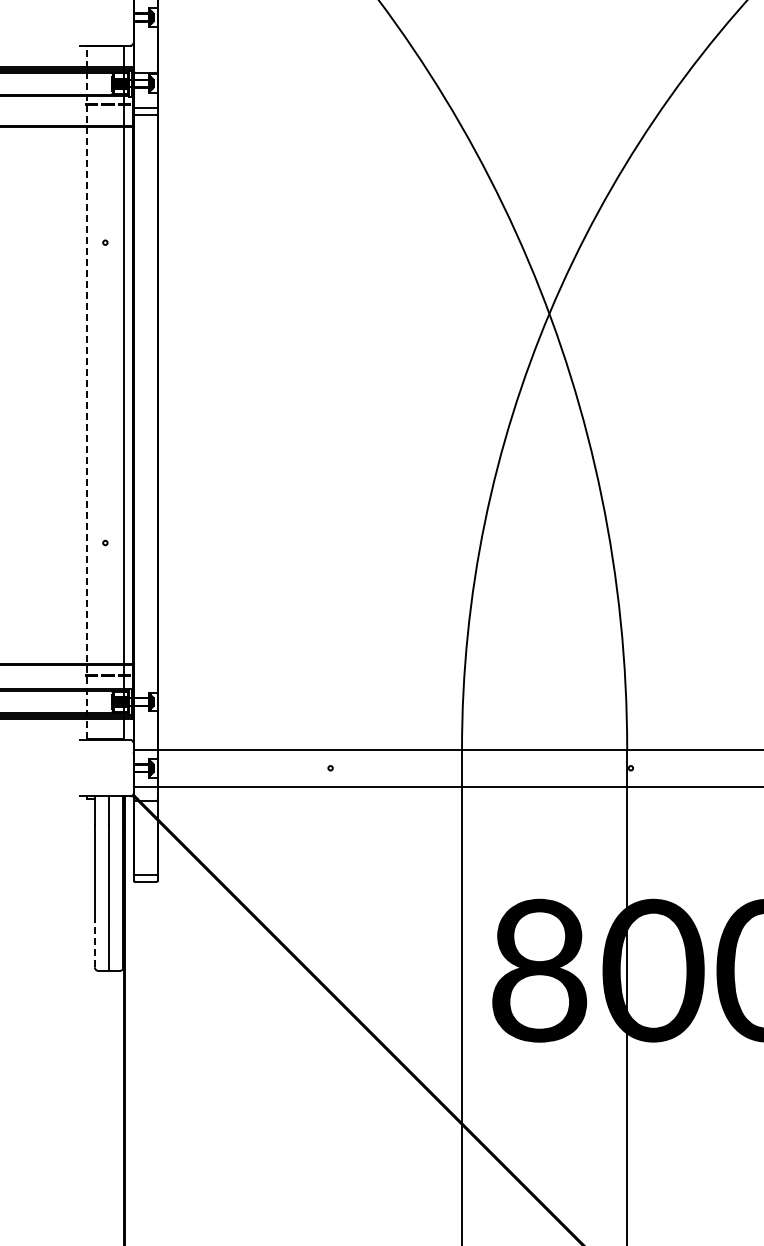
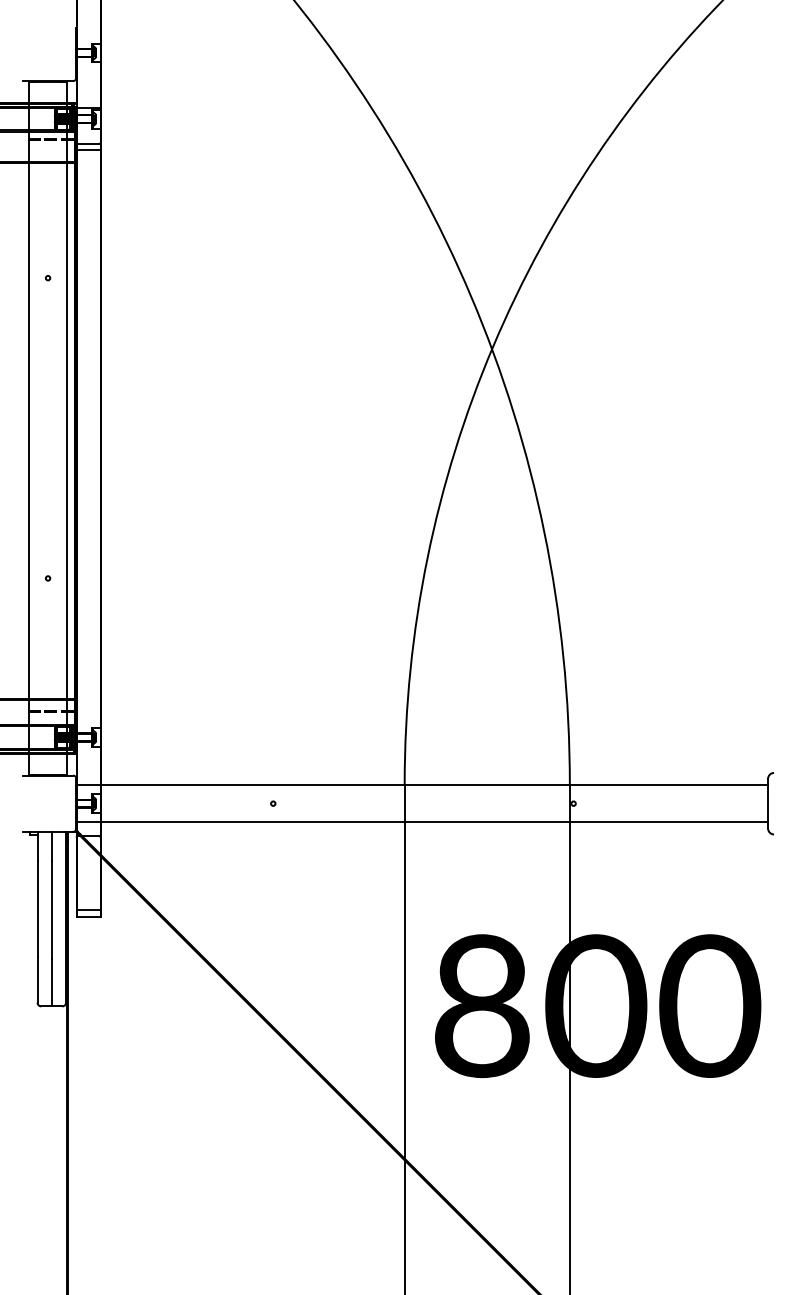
line: (86, 392) -> (29, 427), dashed -> solid
line: (94, 944) -> (37, 979), dashed -> solid

